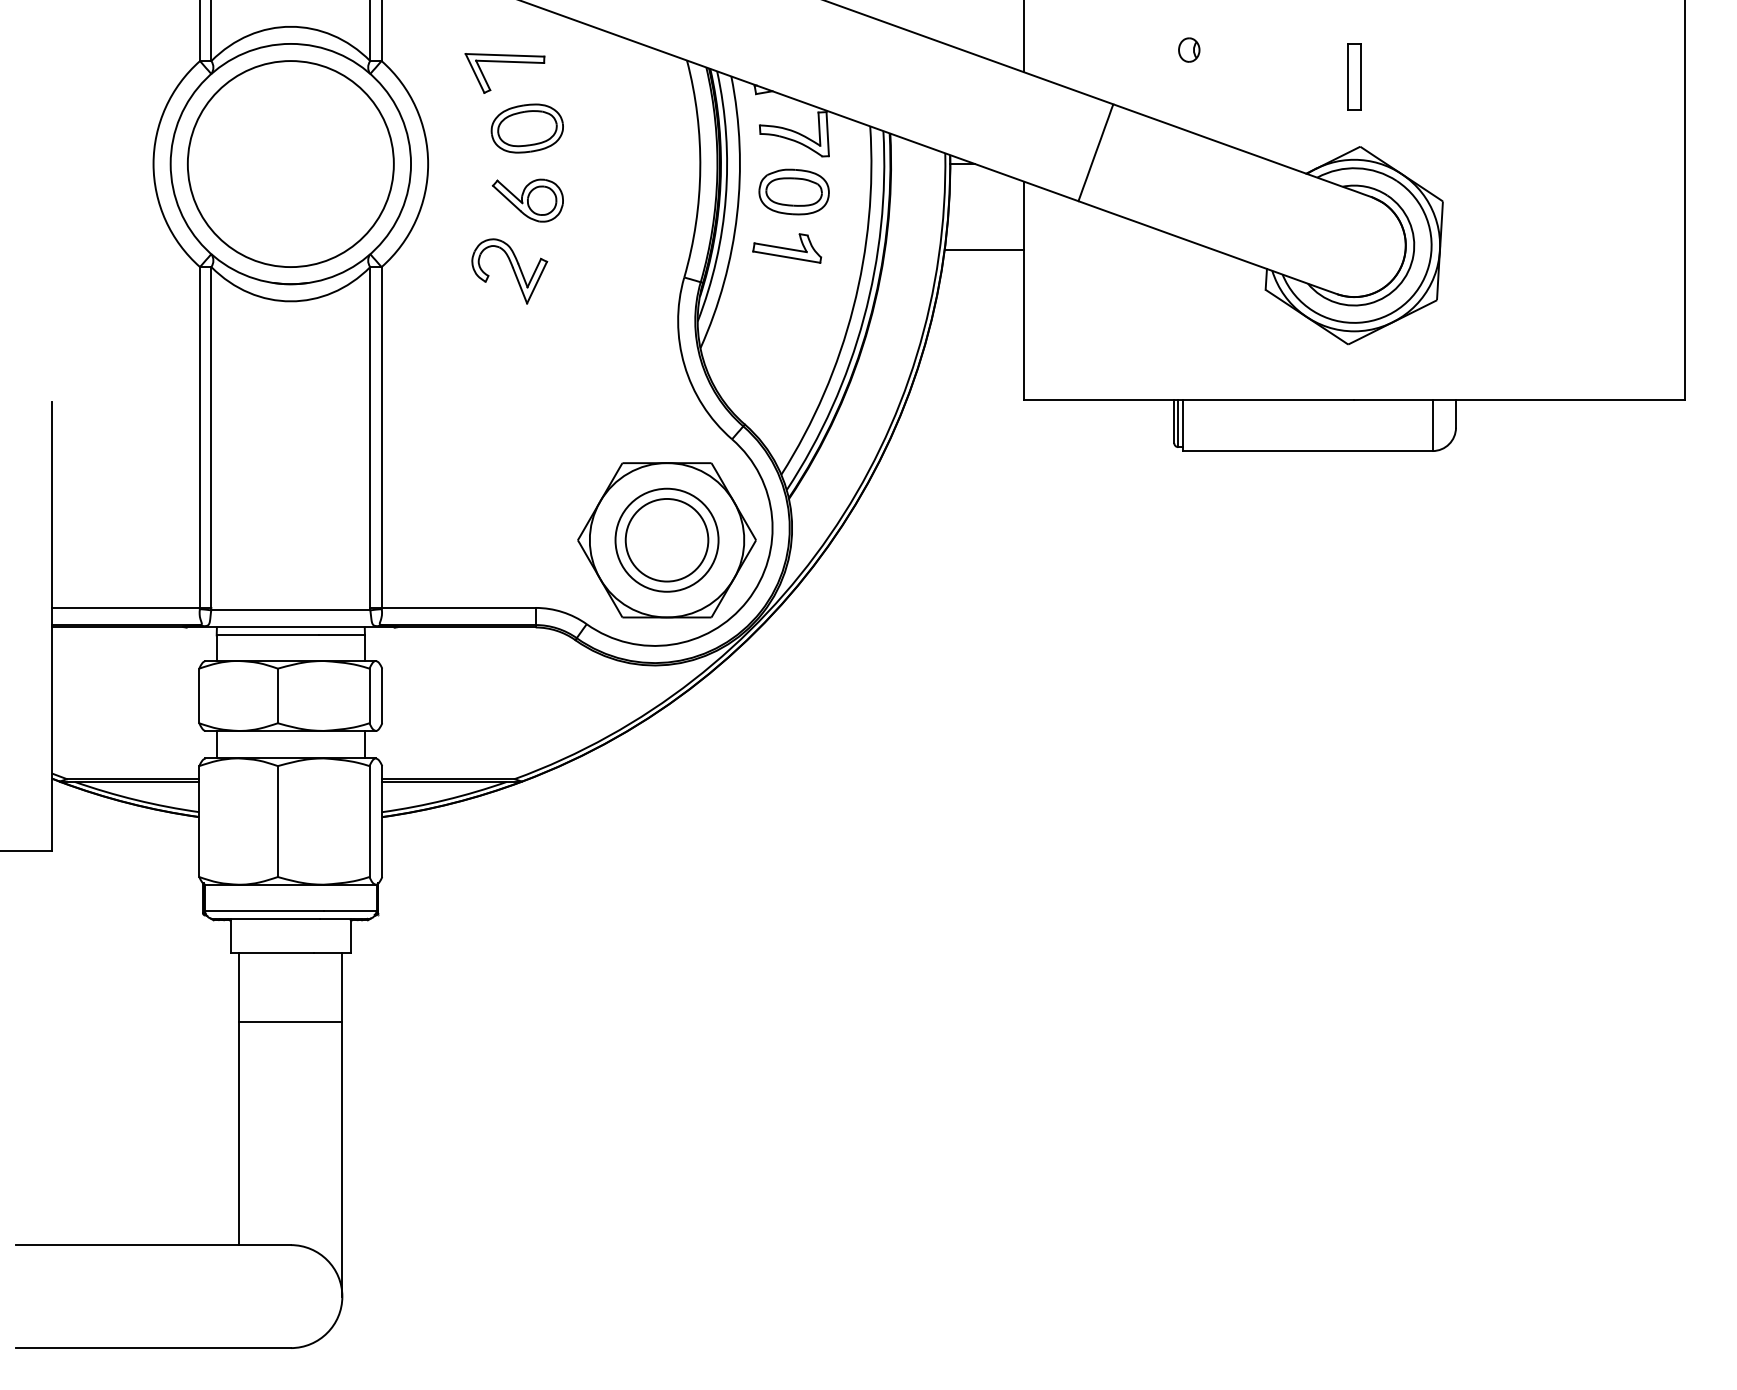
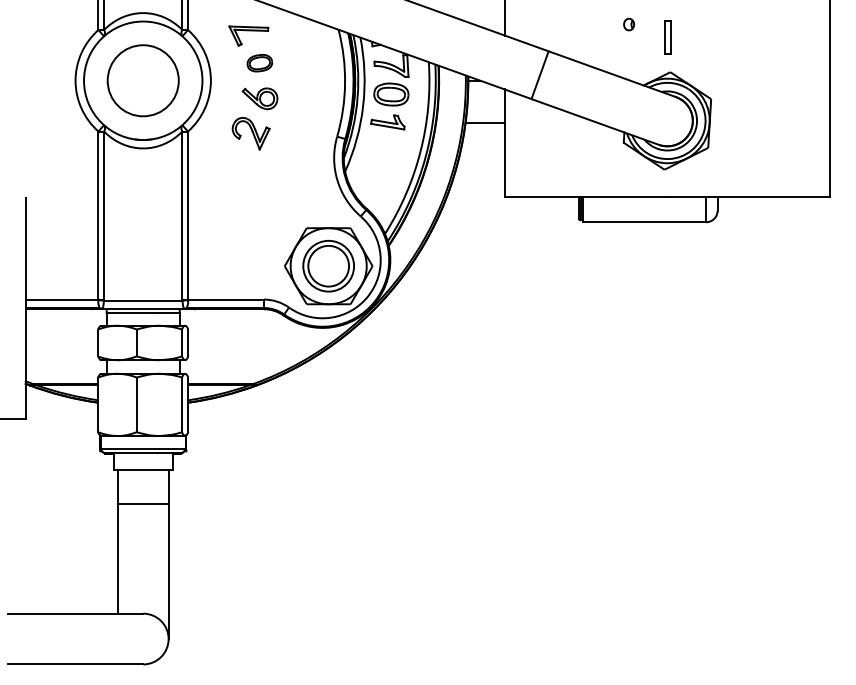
part: (1190, 49) -> (629, 24), moved
part: (526, 126) -> (259, 62), size x0.7
circle: (291, 163) -> (143, 80), size x0.7

